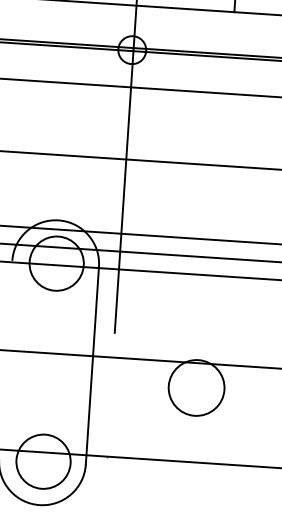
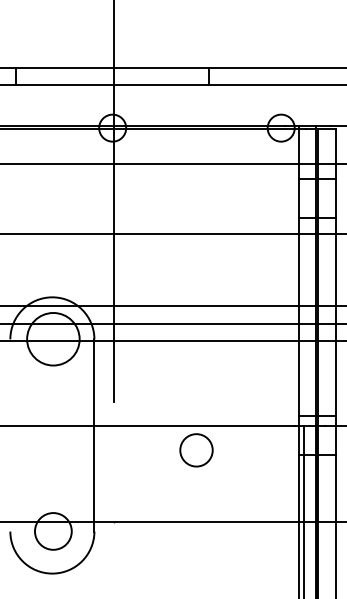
circle: (196, 388) -> (196, 450), size x0.6
circle: (43, 461) -> (53, 531), size x0.7

